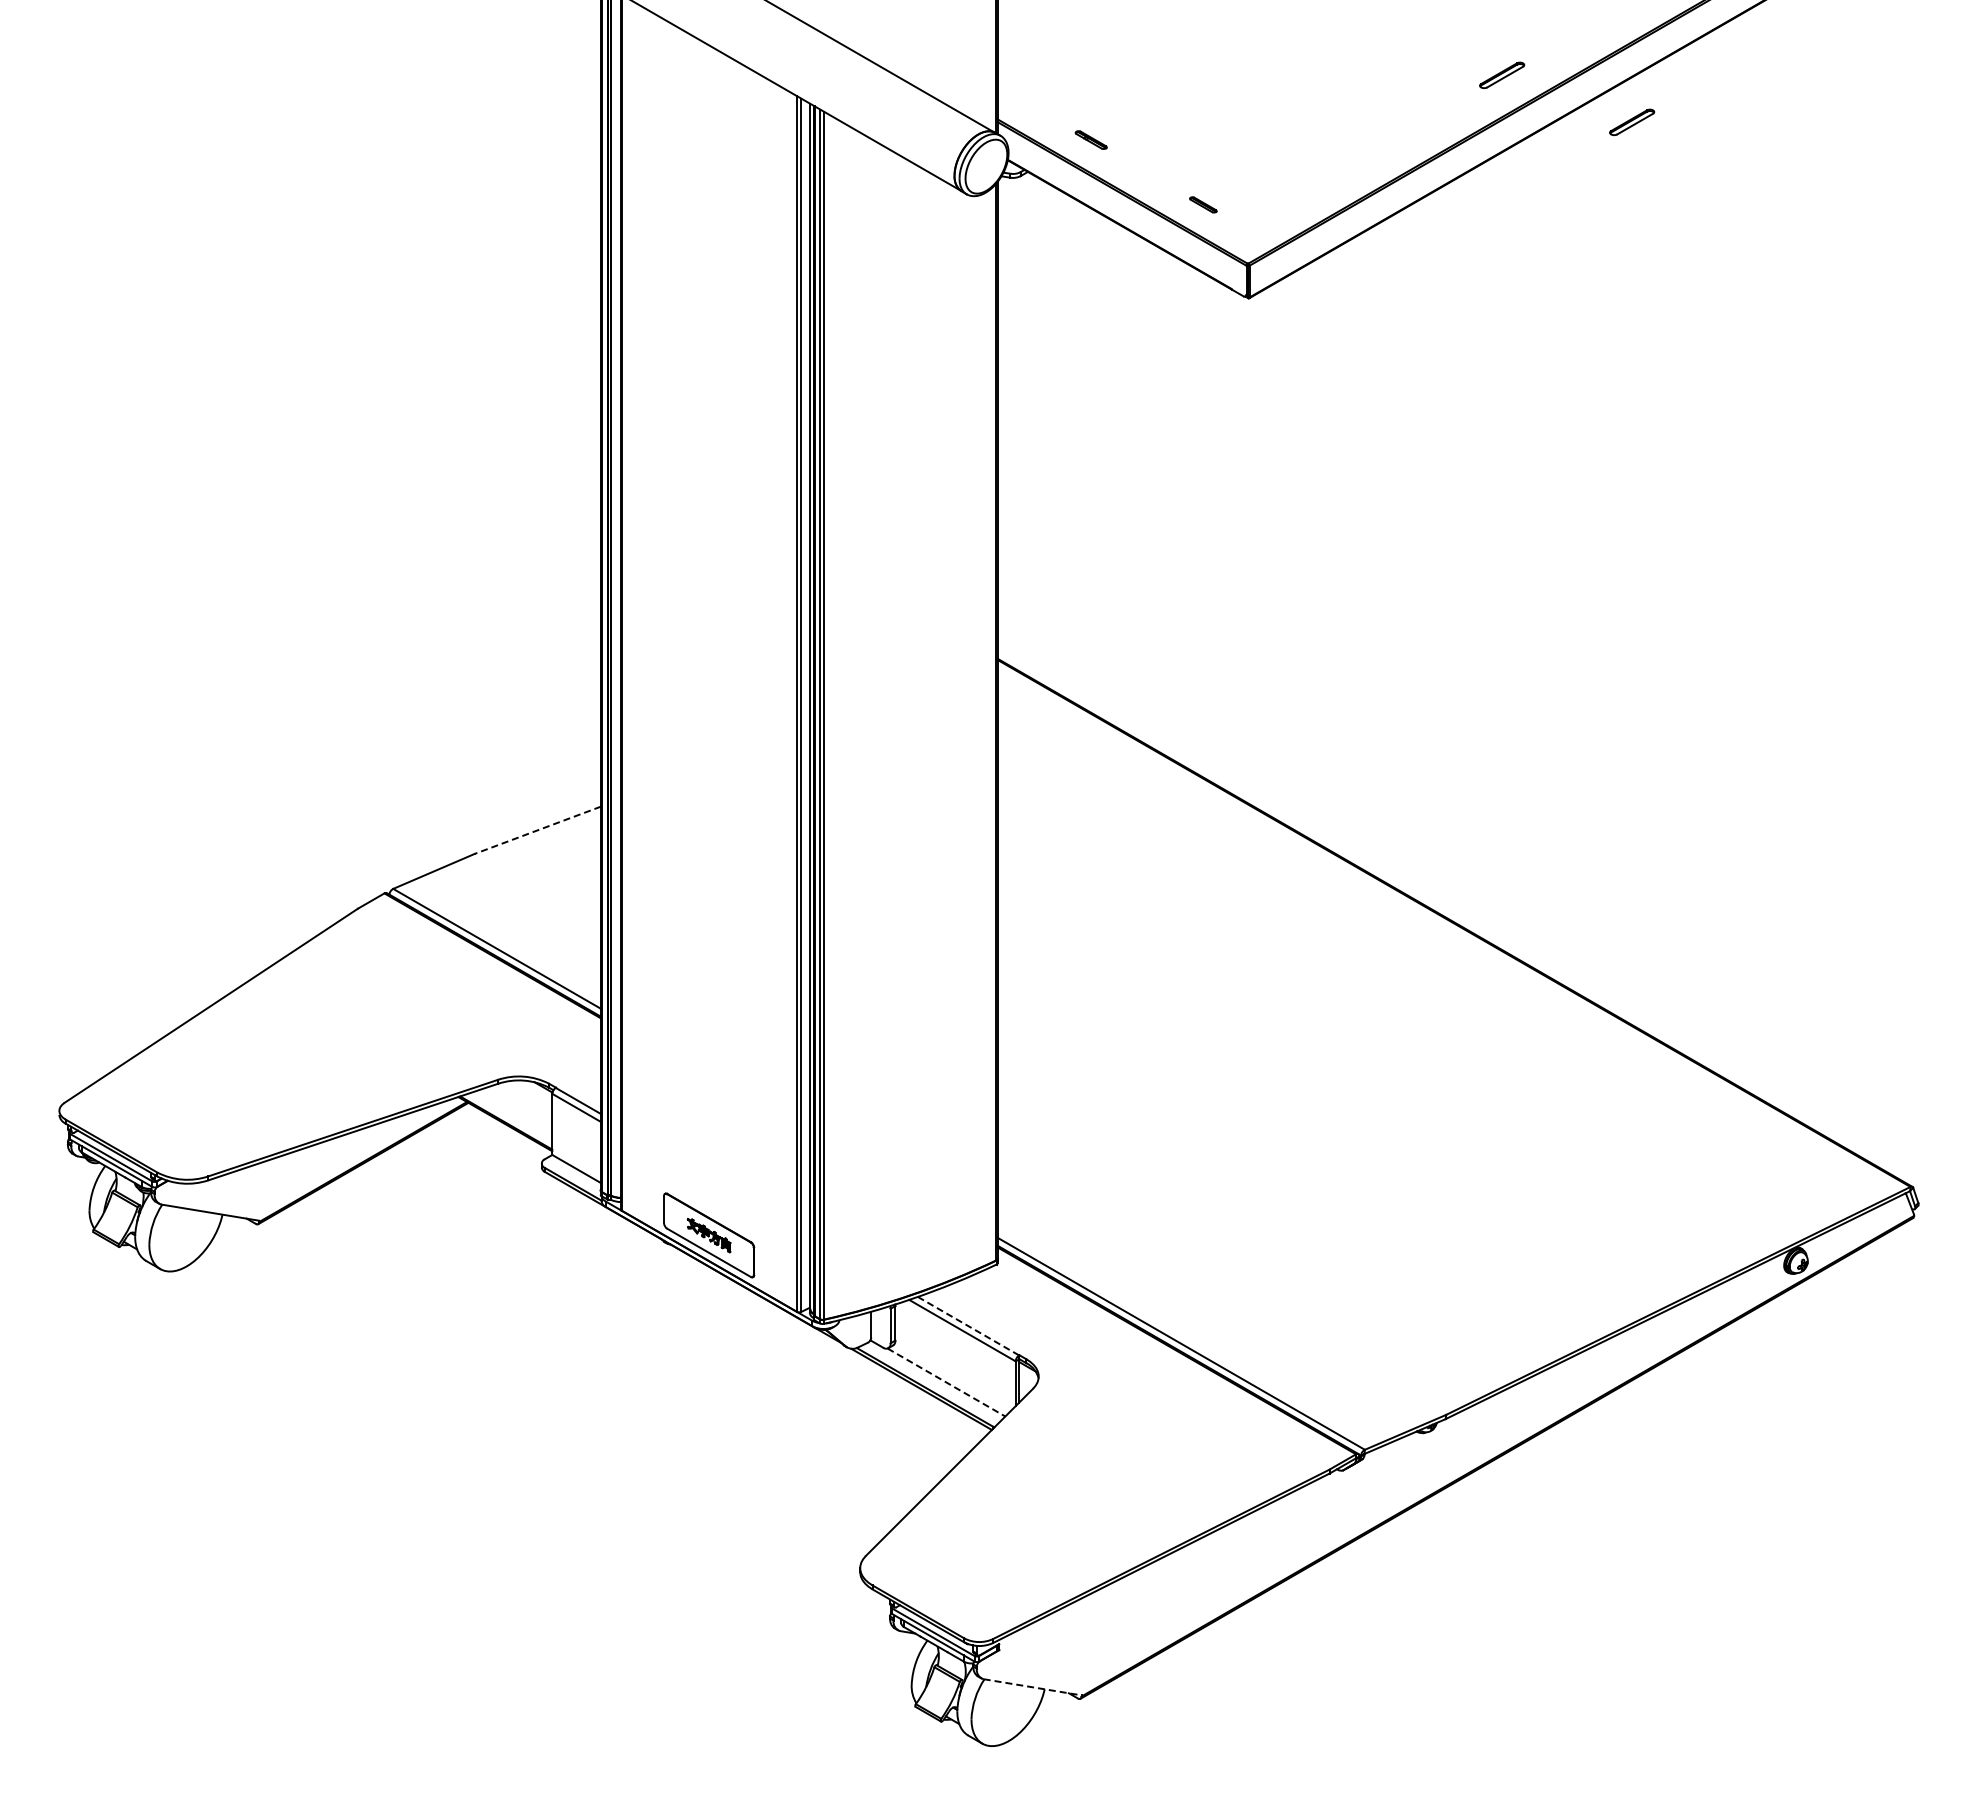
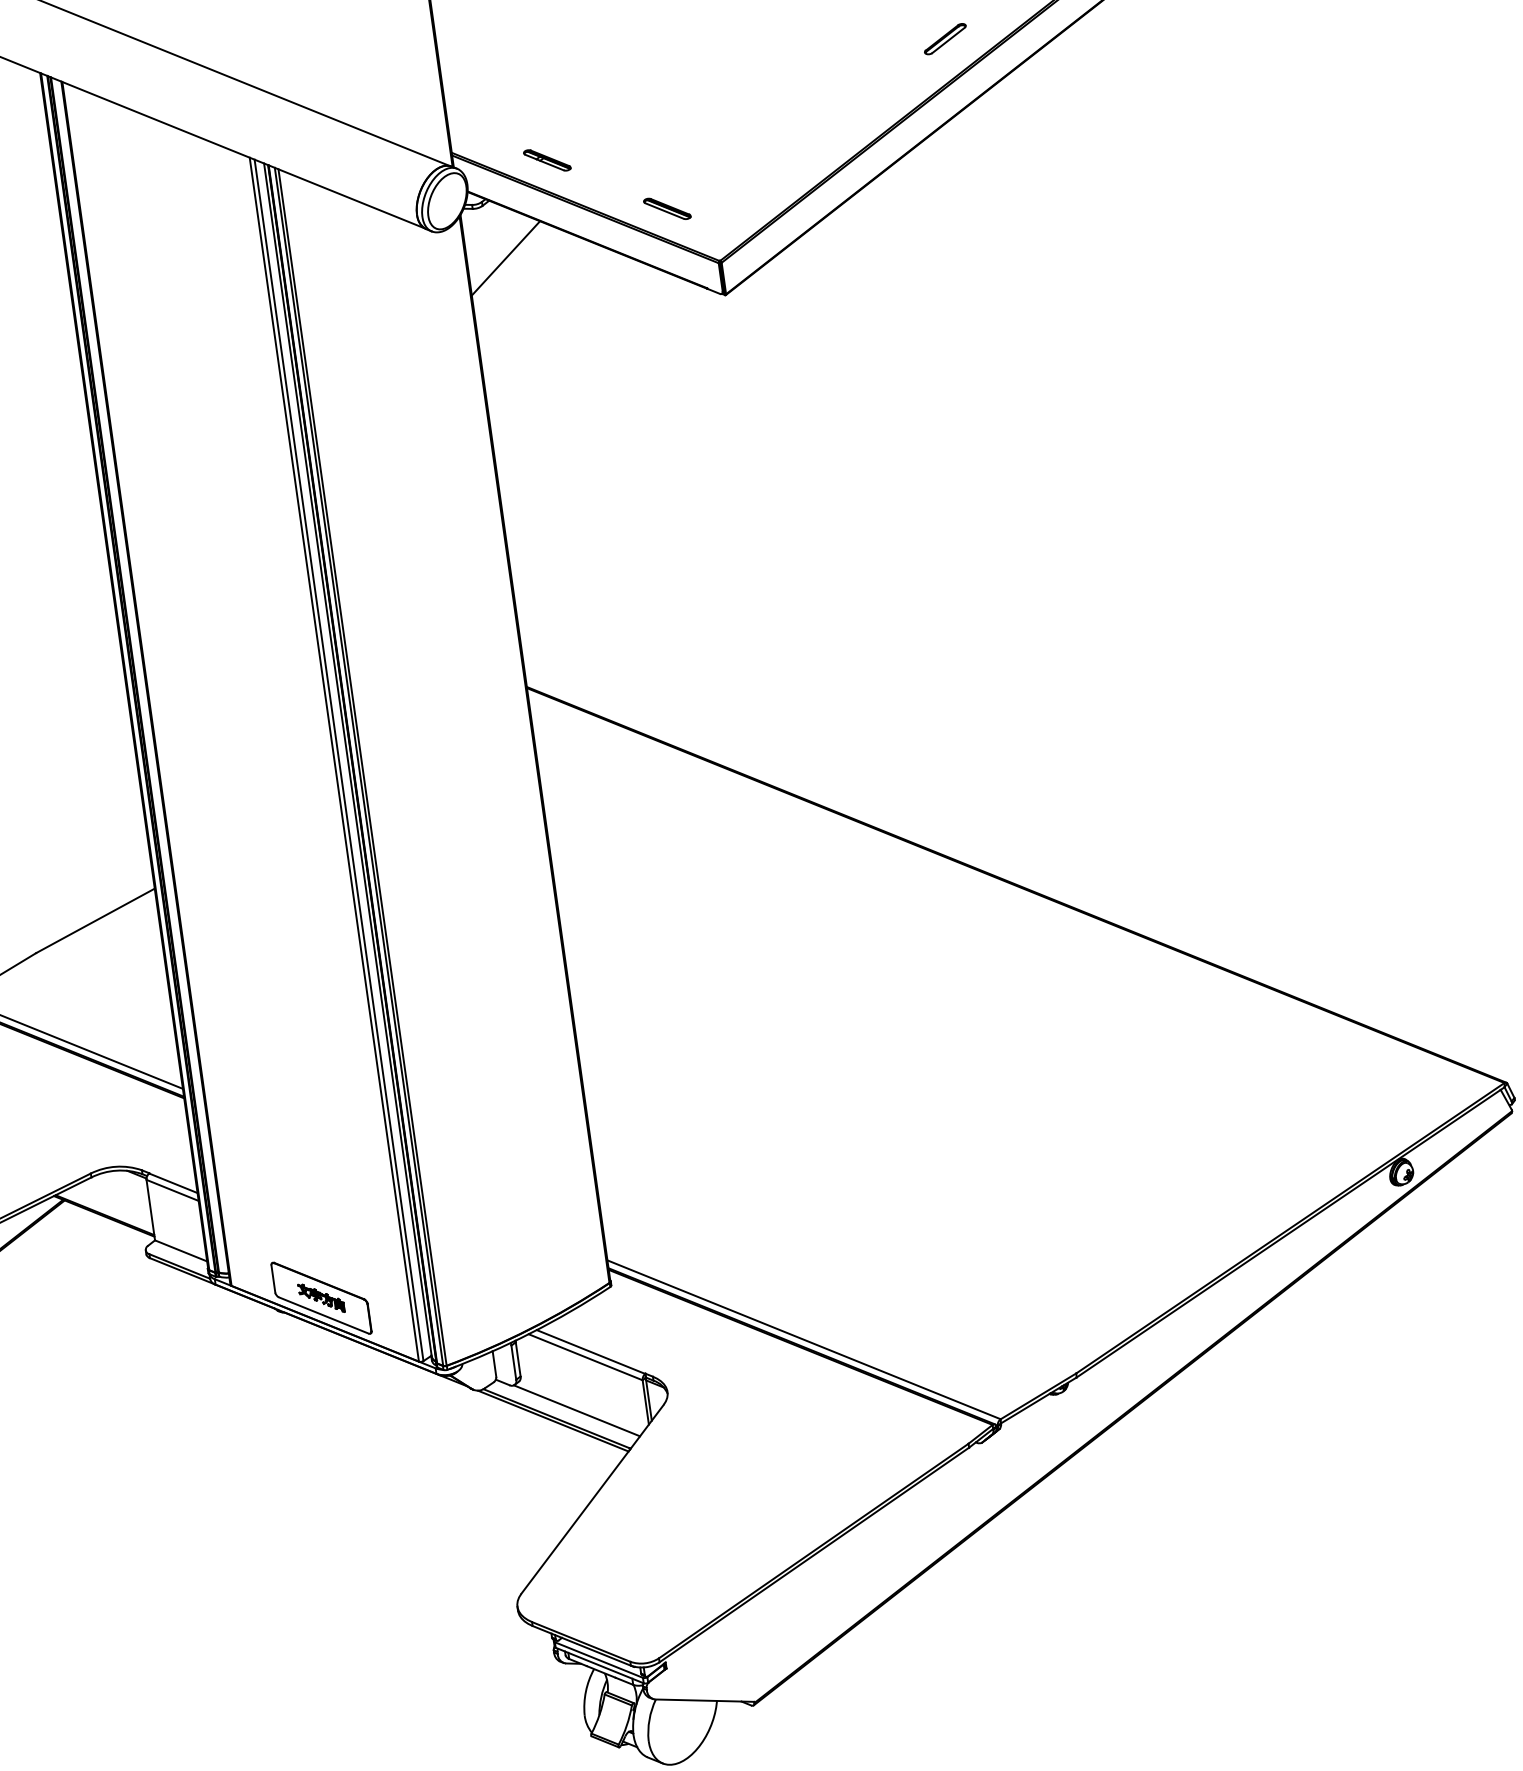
part: (1632, 122) -> (1081, 67), removed
part: (1091, 139) -> (547, 159), size x1.43
part: (1203, 204) -> (667, 208), size x1.67
line: (1036, 231) -> (505, 258), added
line: (537, 830) -> (95, 921), dashed -> solid
line: (968, 1326) -> (591, 1352), dashed -> solid
line: (946, 1382) -> (577, 1410), dashed -> solid
line: (1032, 1687) -> (704, 1700), dashed -> solid

